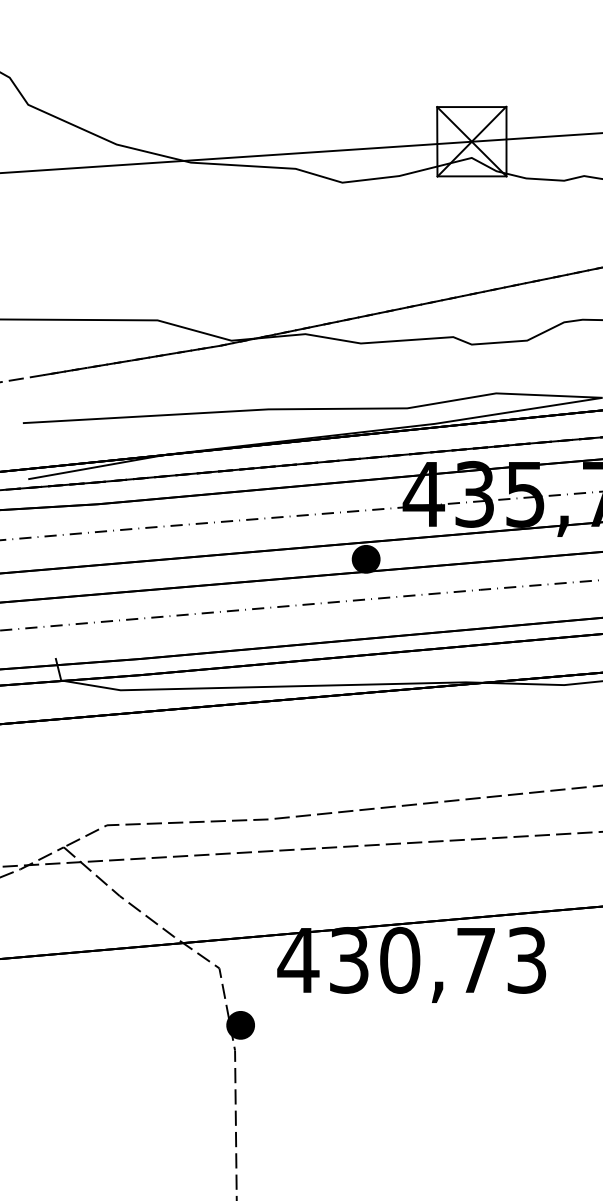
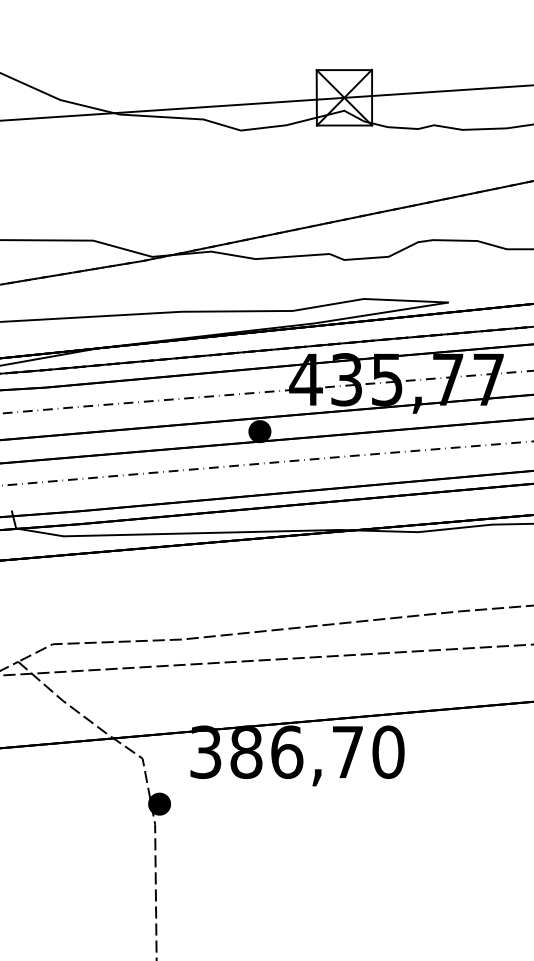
text: (411, 960) -> (296, 752), 430,73 -> 386,70

